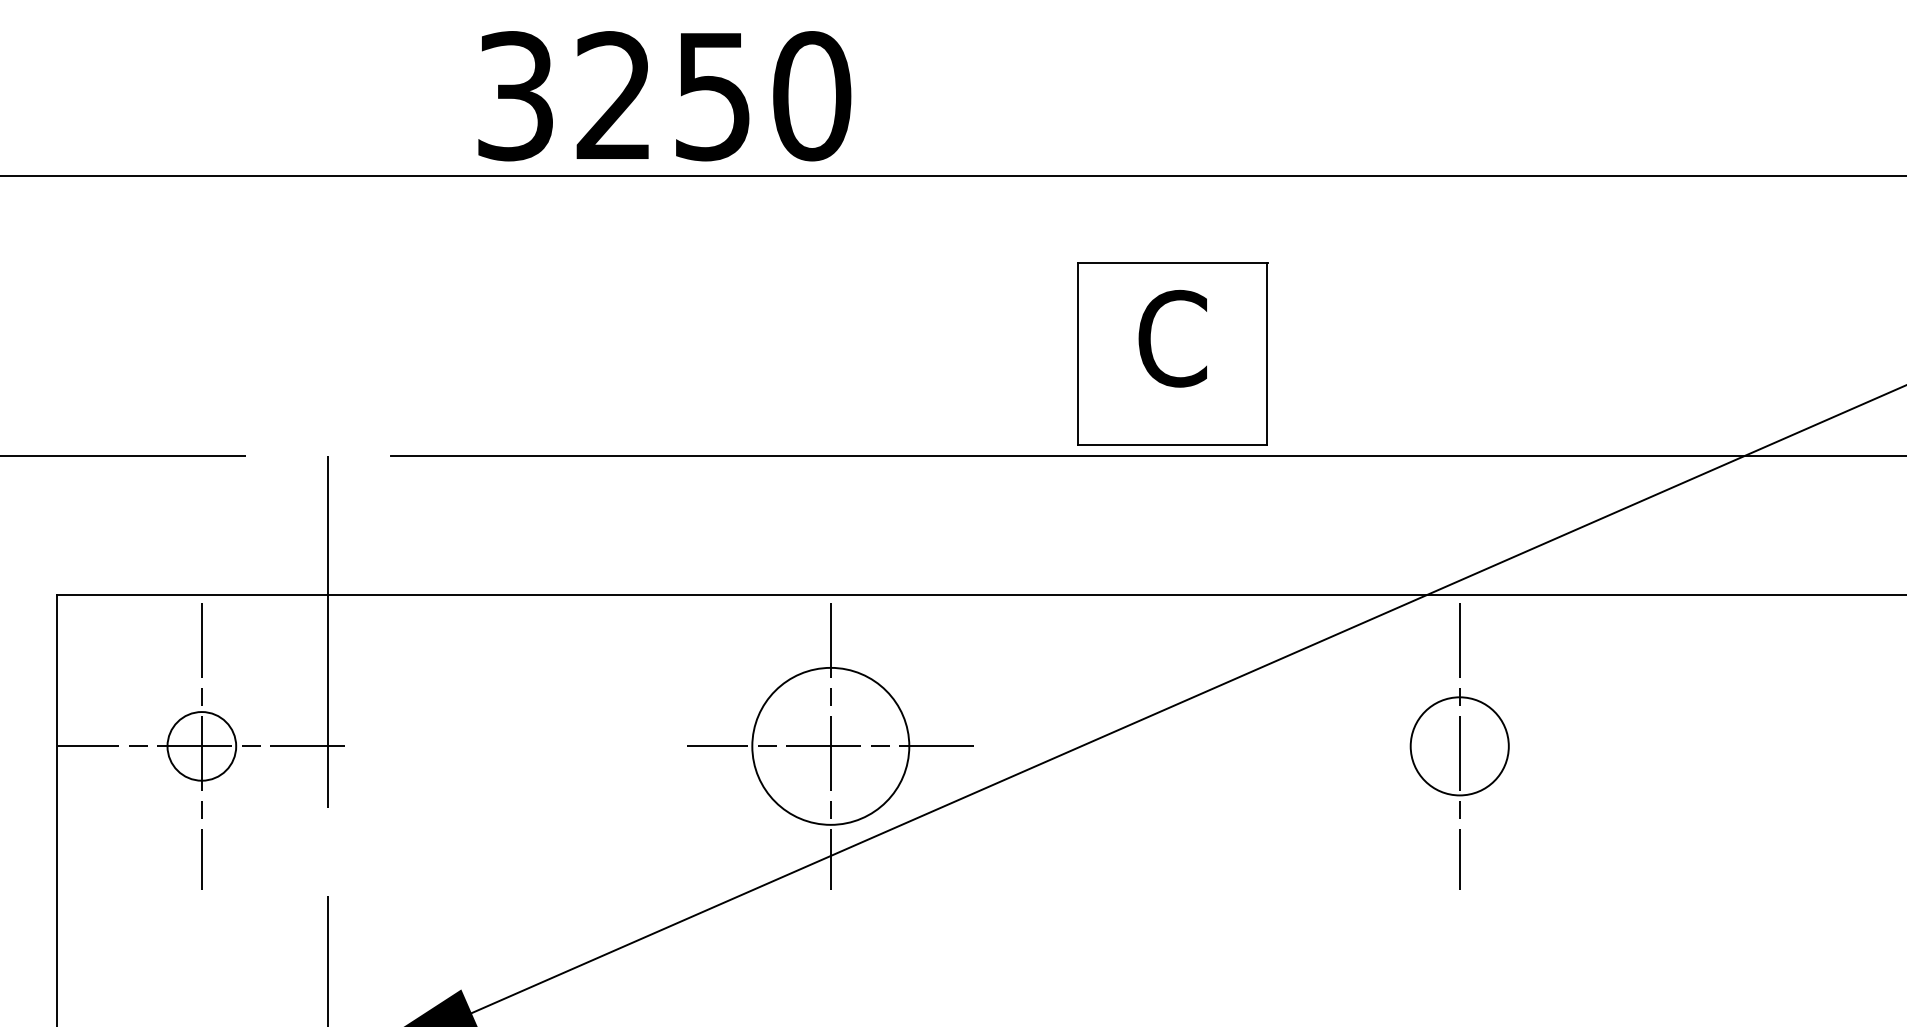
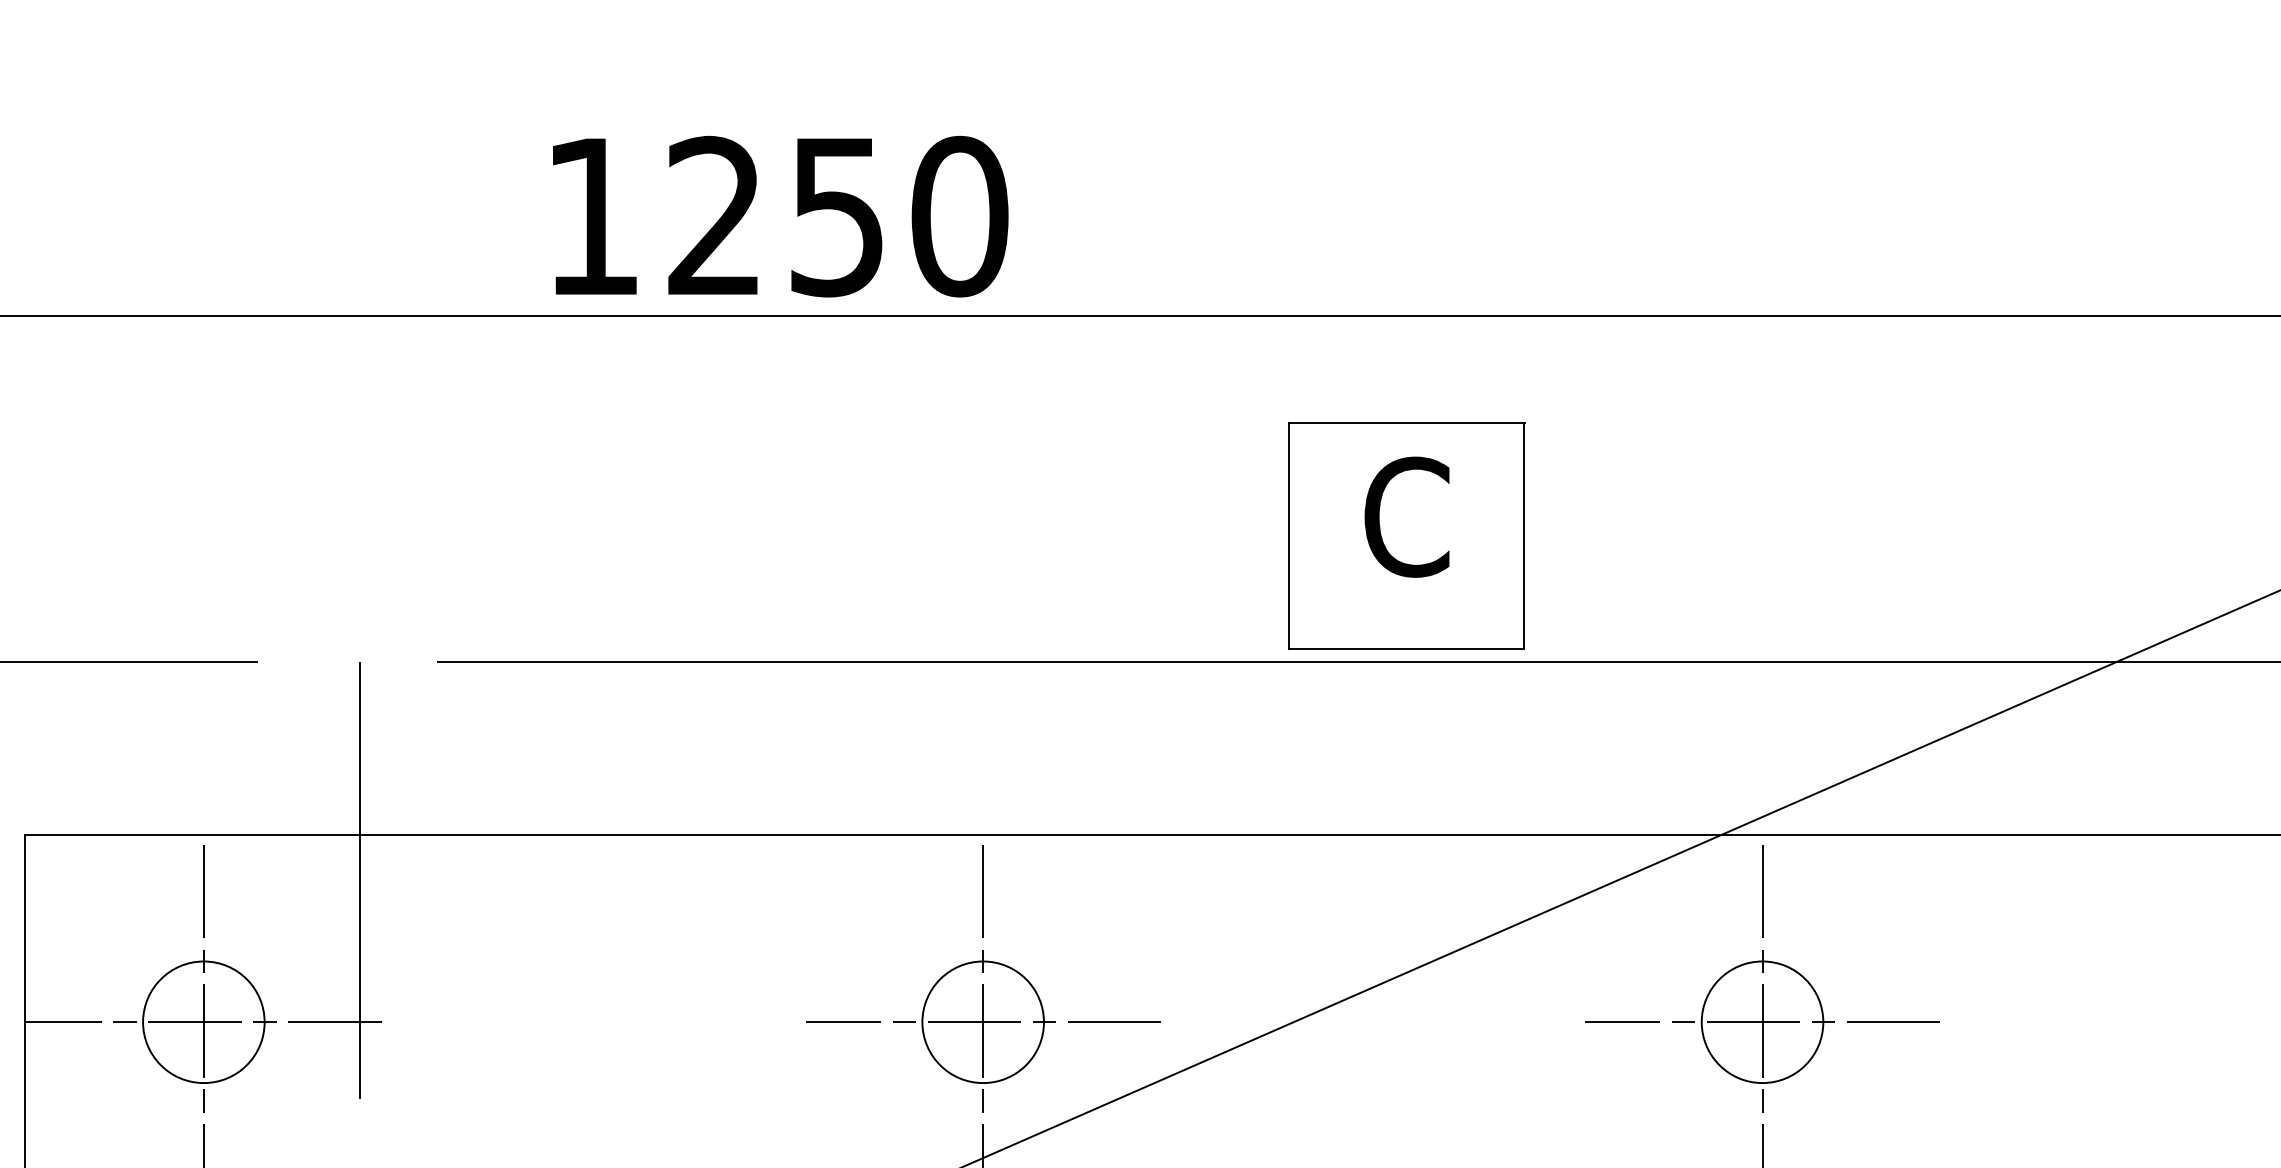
text: (515, 96) -> (592, 217), 3250 -> 1250
circle: (201, 746) -> (203, 1022), size x1.43
circle: (830, 746) -> (982, 1022), size x0.62
line: (1459, 746) -> (1762, 1022), added

